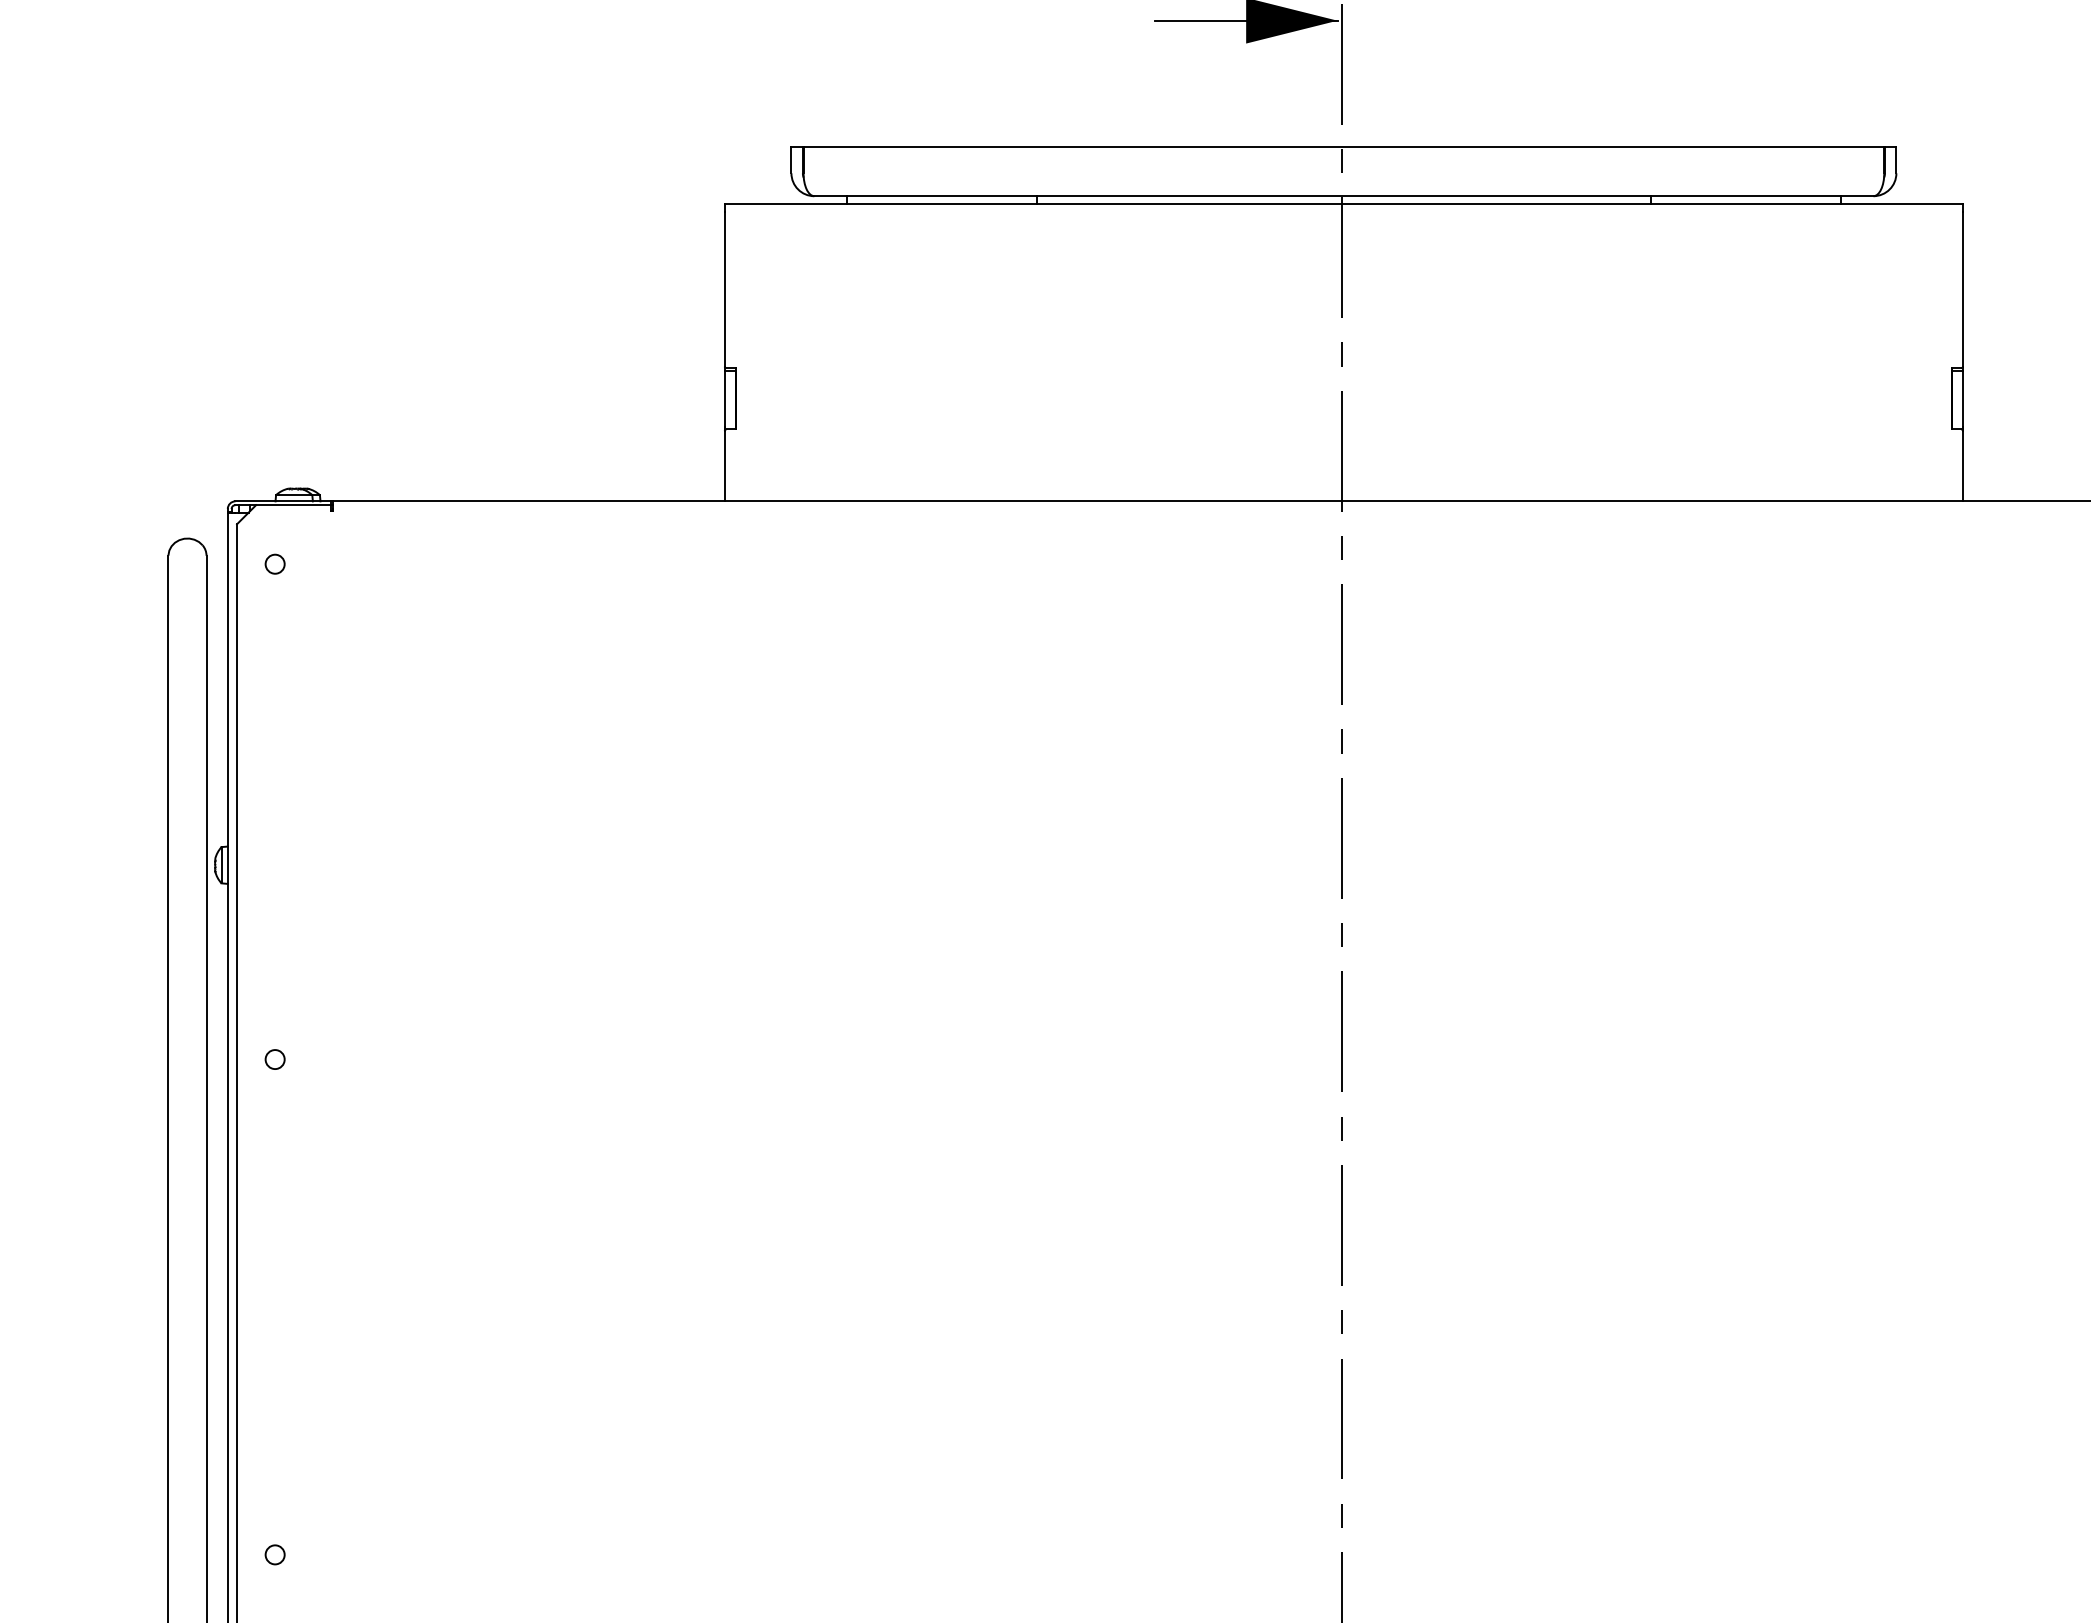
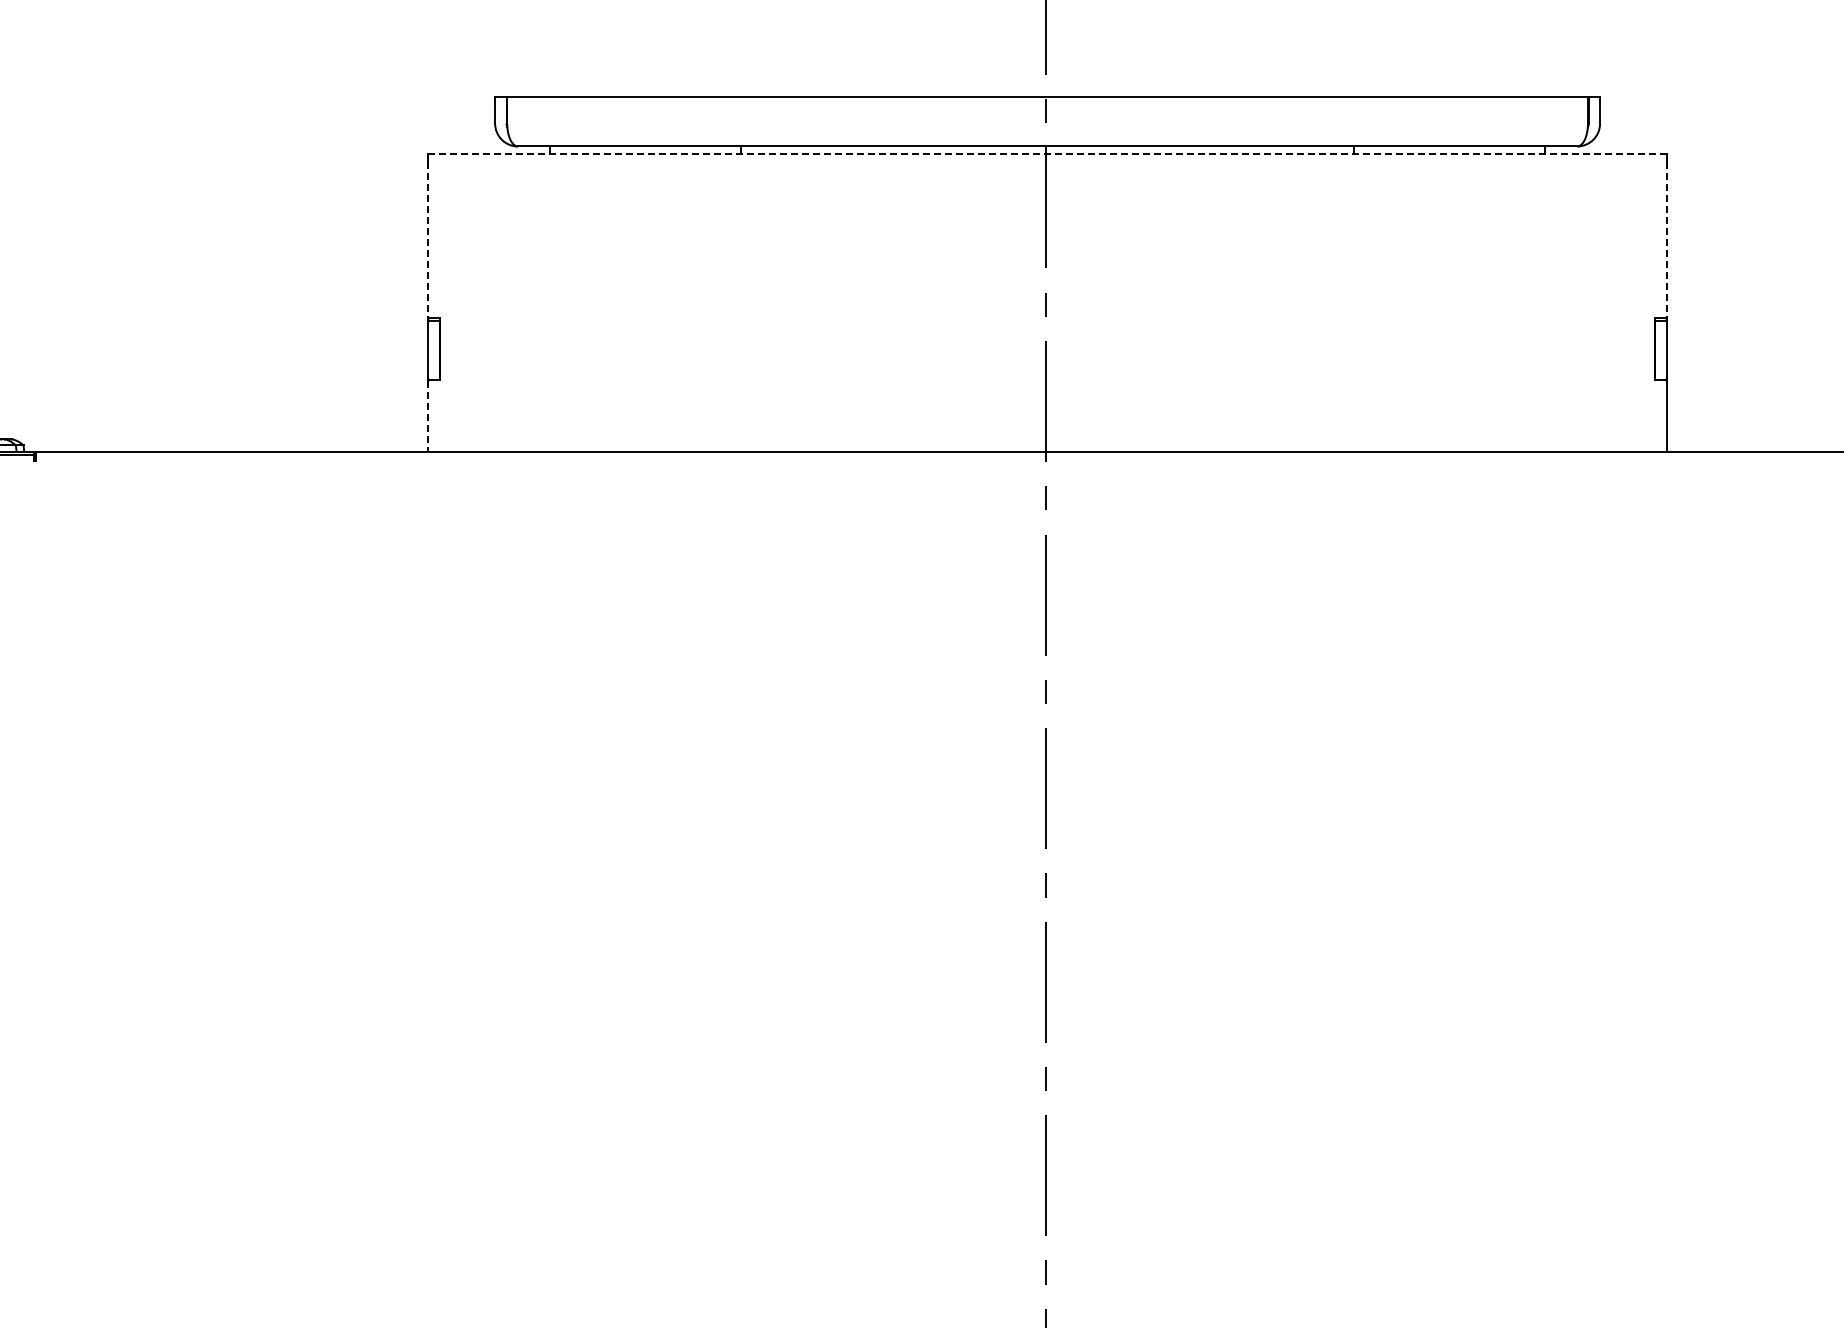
line: (1344, 203) -> (1048, 153), solid -> dashed
line: (724, 289) -> (428, 239), solid -> dashed
line: (1963, 289) -> (1667, 239), solid -> dashed
line: (724, 466) -> (428, 416), solid -> dashed

